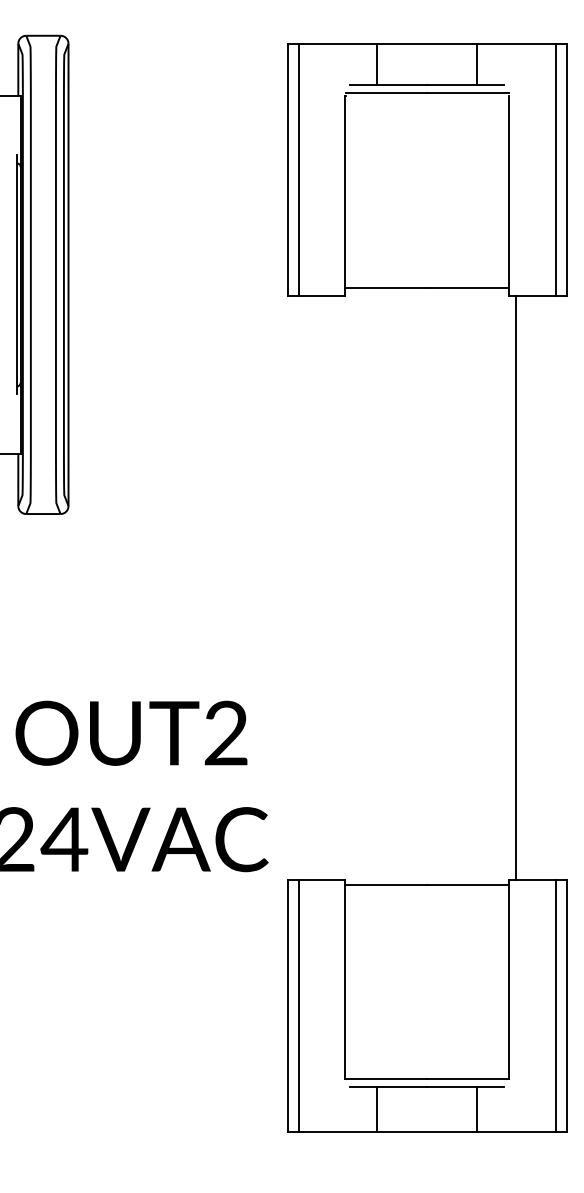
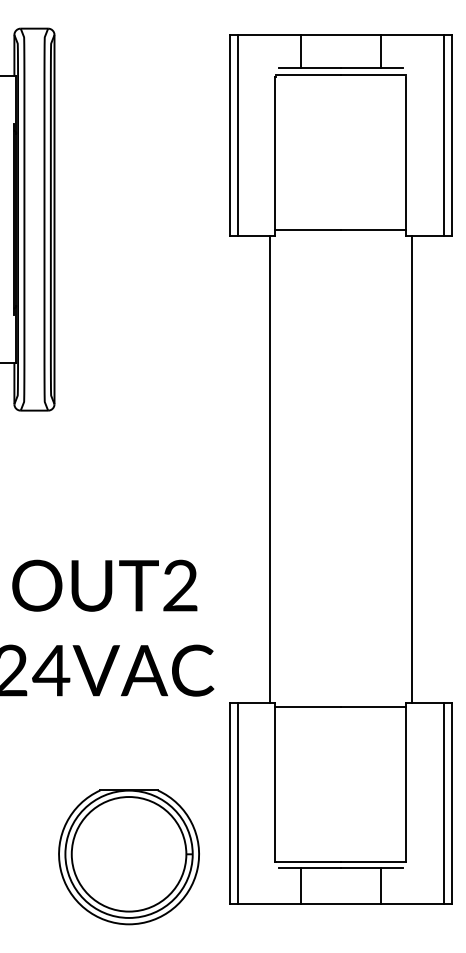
line: (338, 587) -> (270, 469), added
part: (161, 1073) -> (128, 857), added

